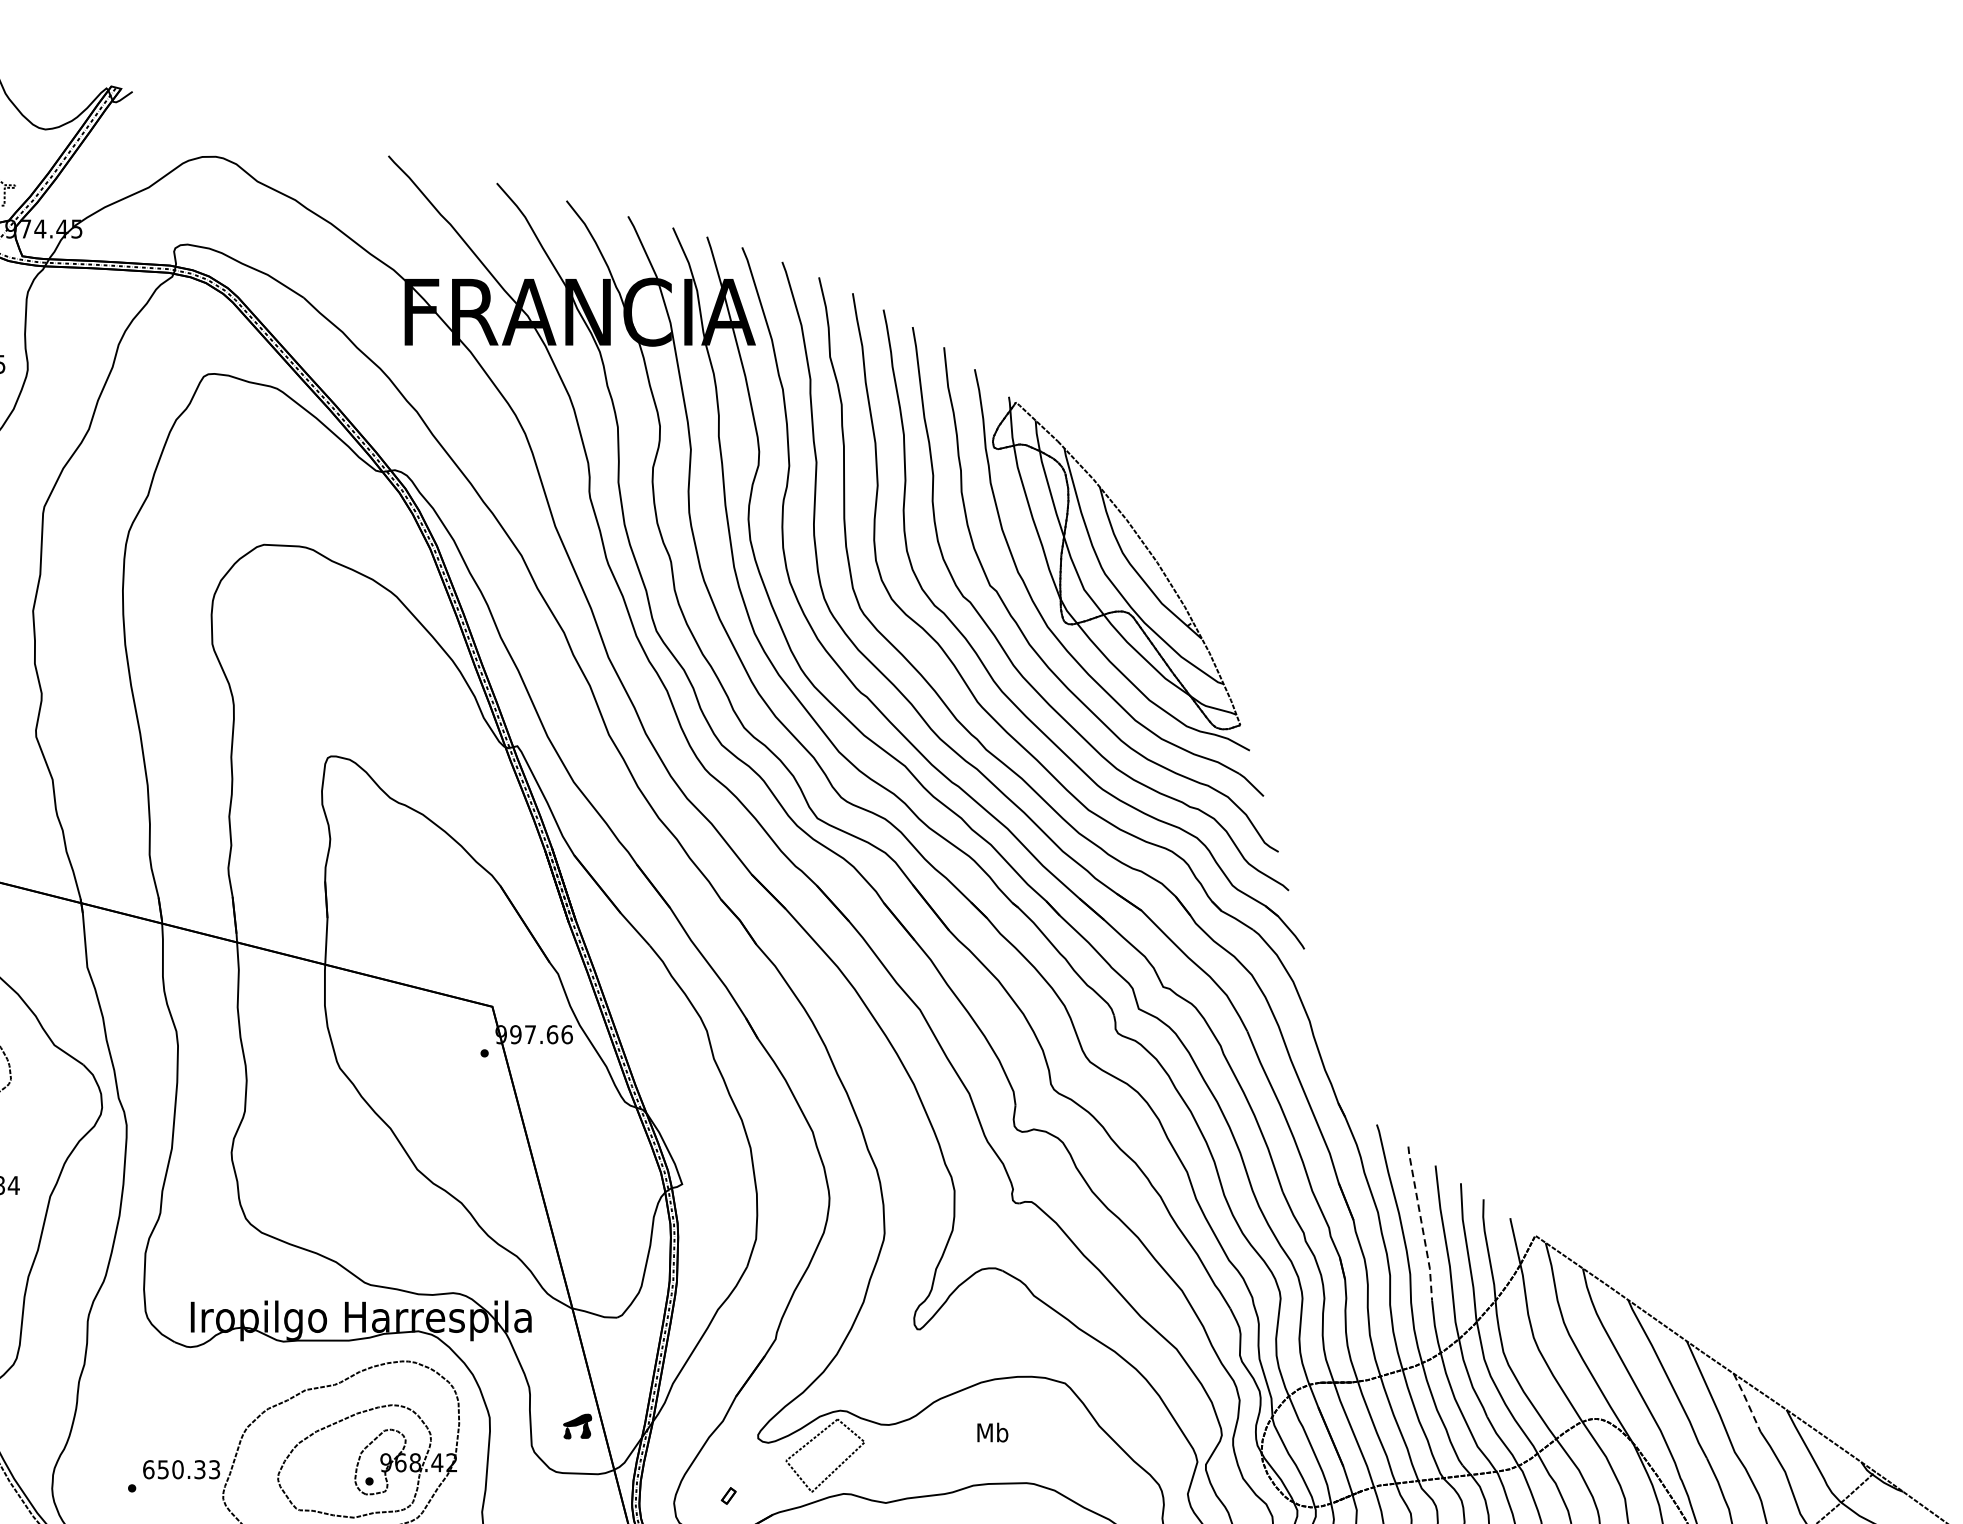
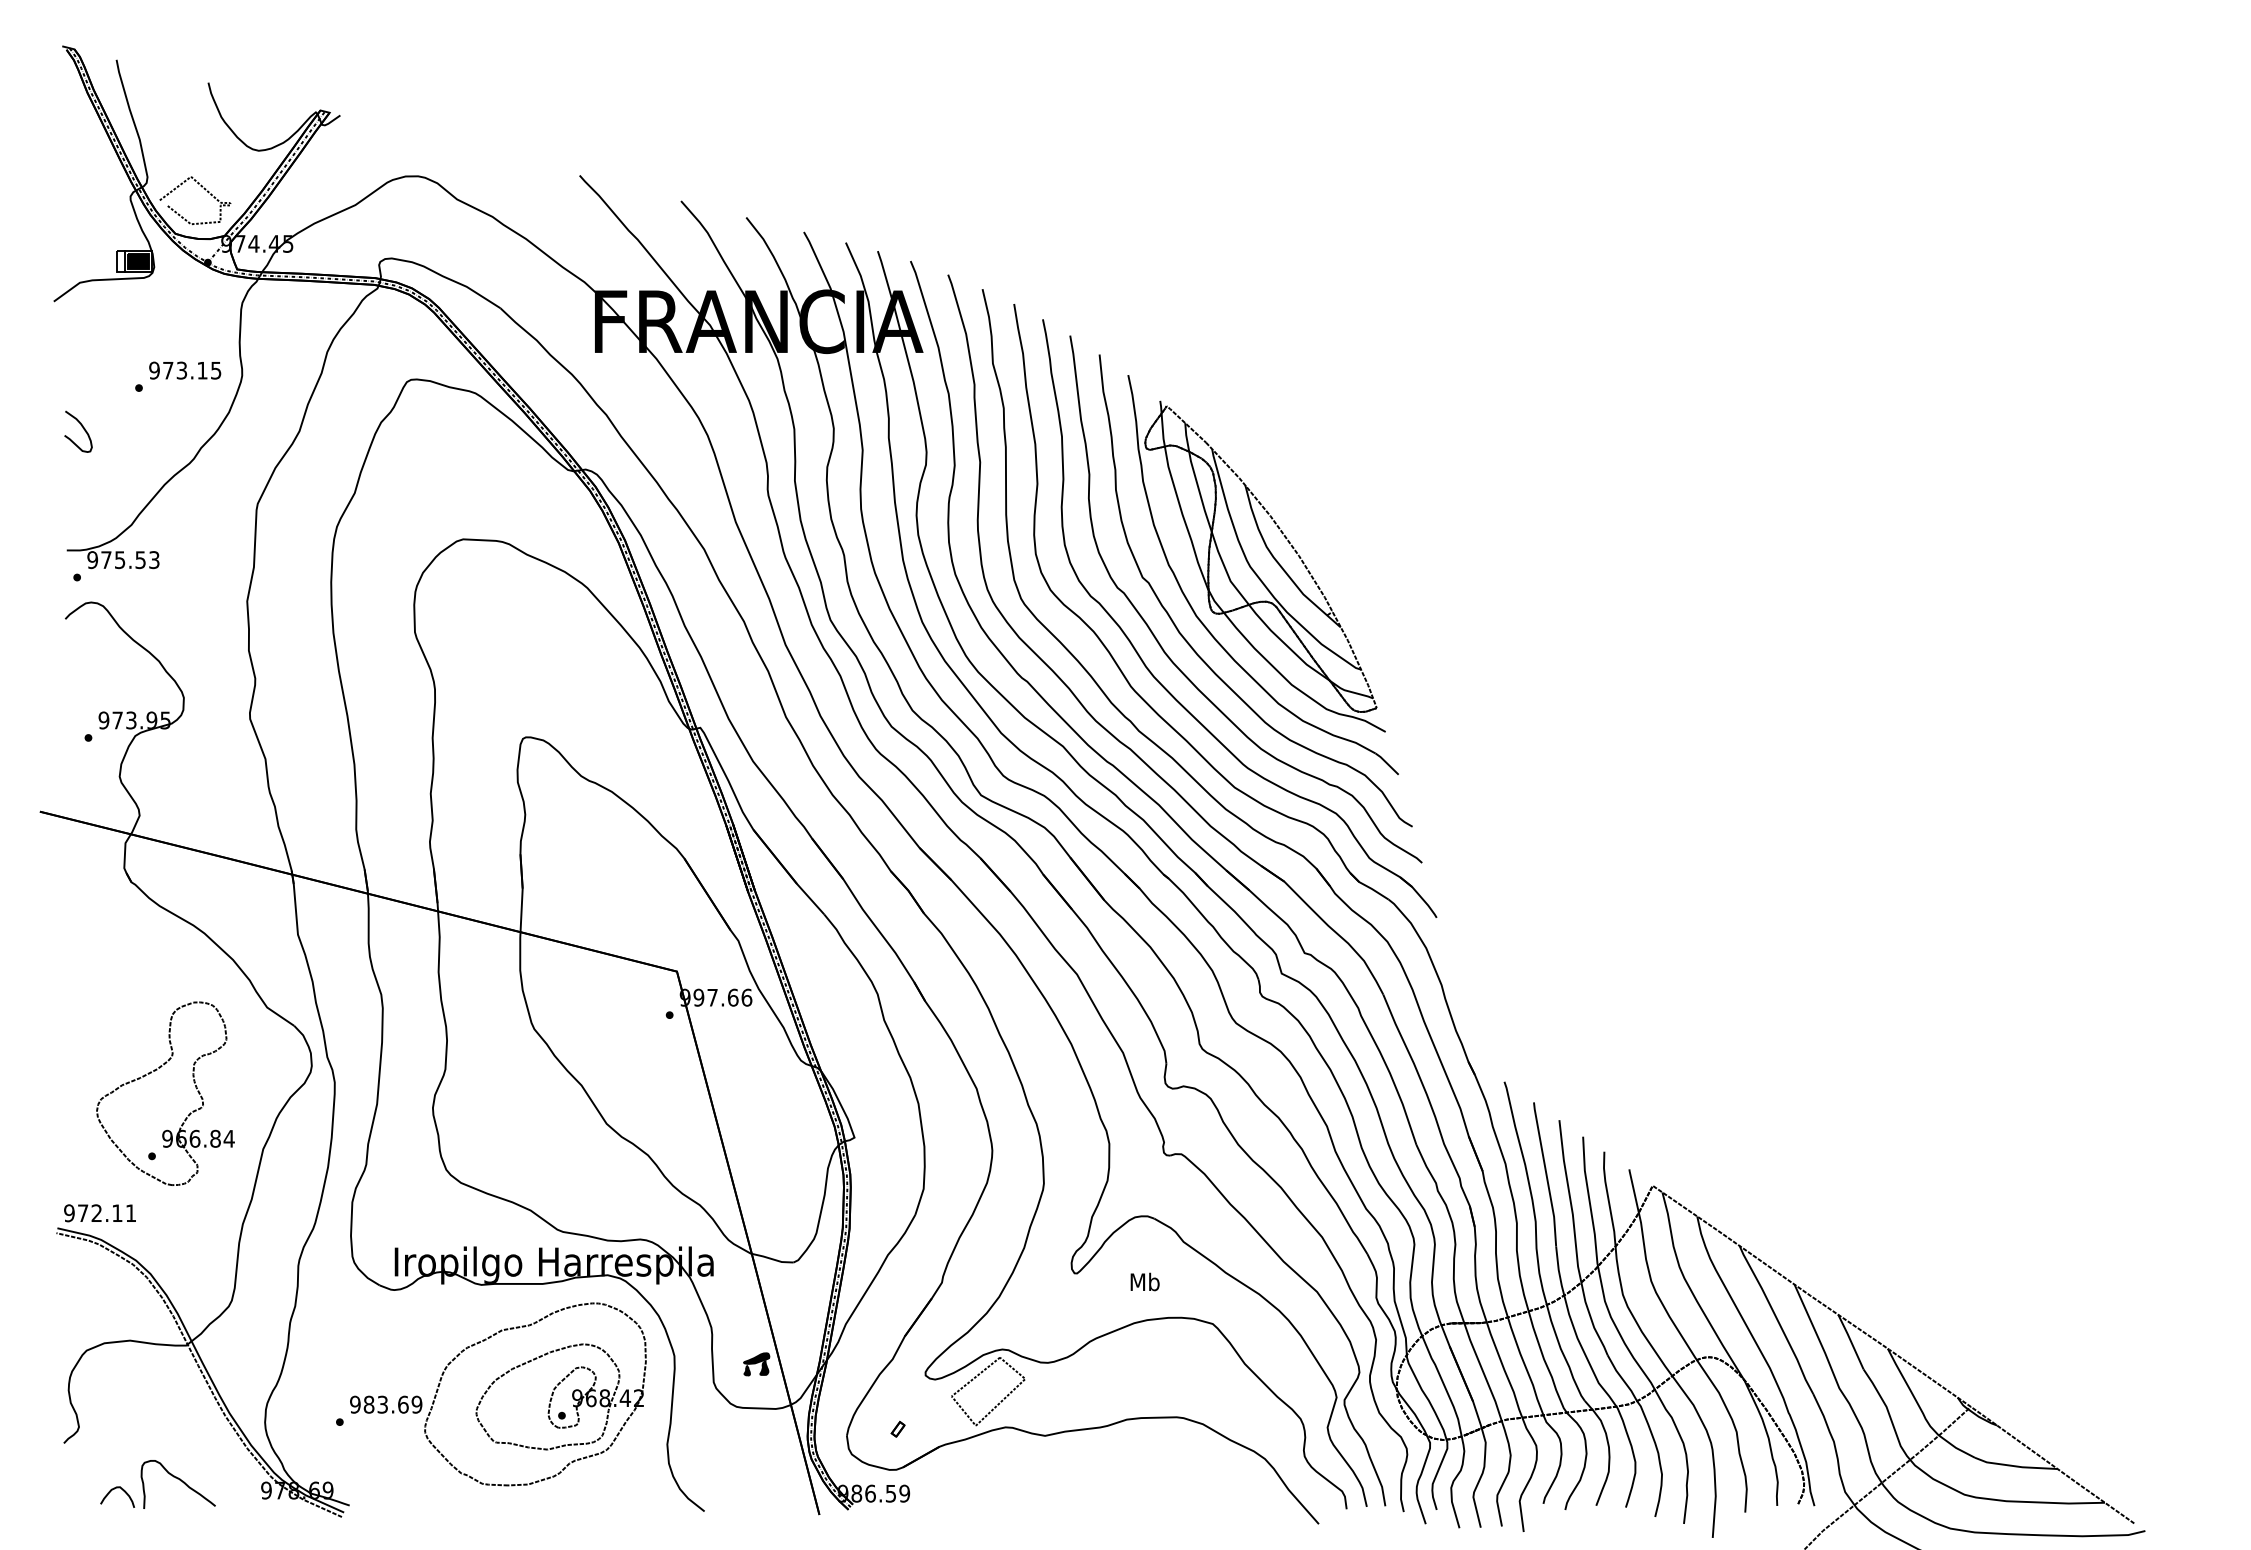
line: (1421, 1222) -> (1546, 1173), dashed -> solid
line: (1746, 1402) -> (1850, 1341), dashed -> solid
text: (992, 1432) -> (1144, 1281), moved
text: (181, 1469) -> (386, 1404), 650.33 -> 983.69

